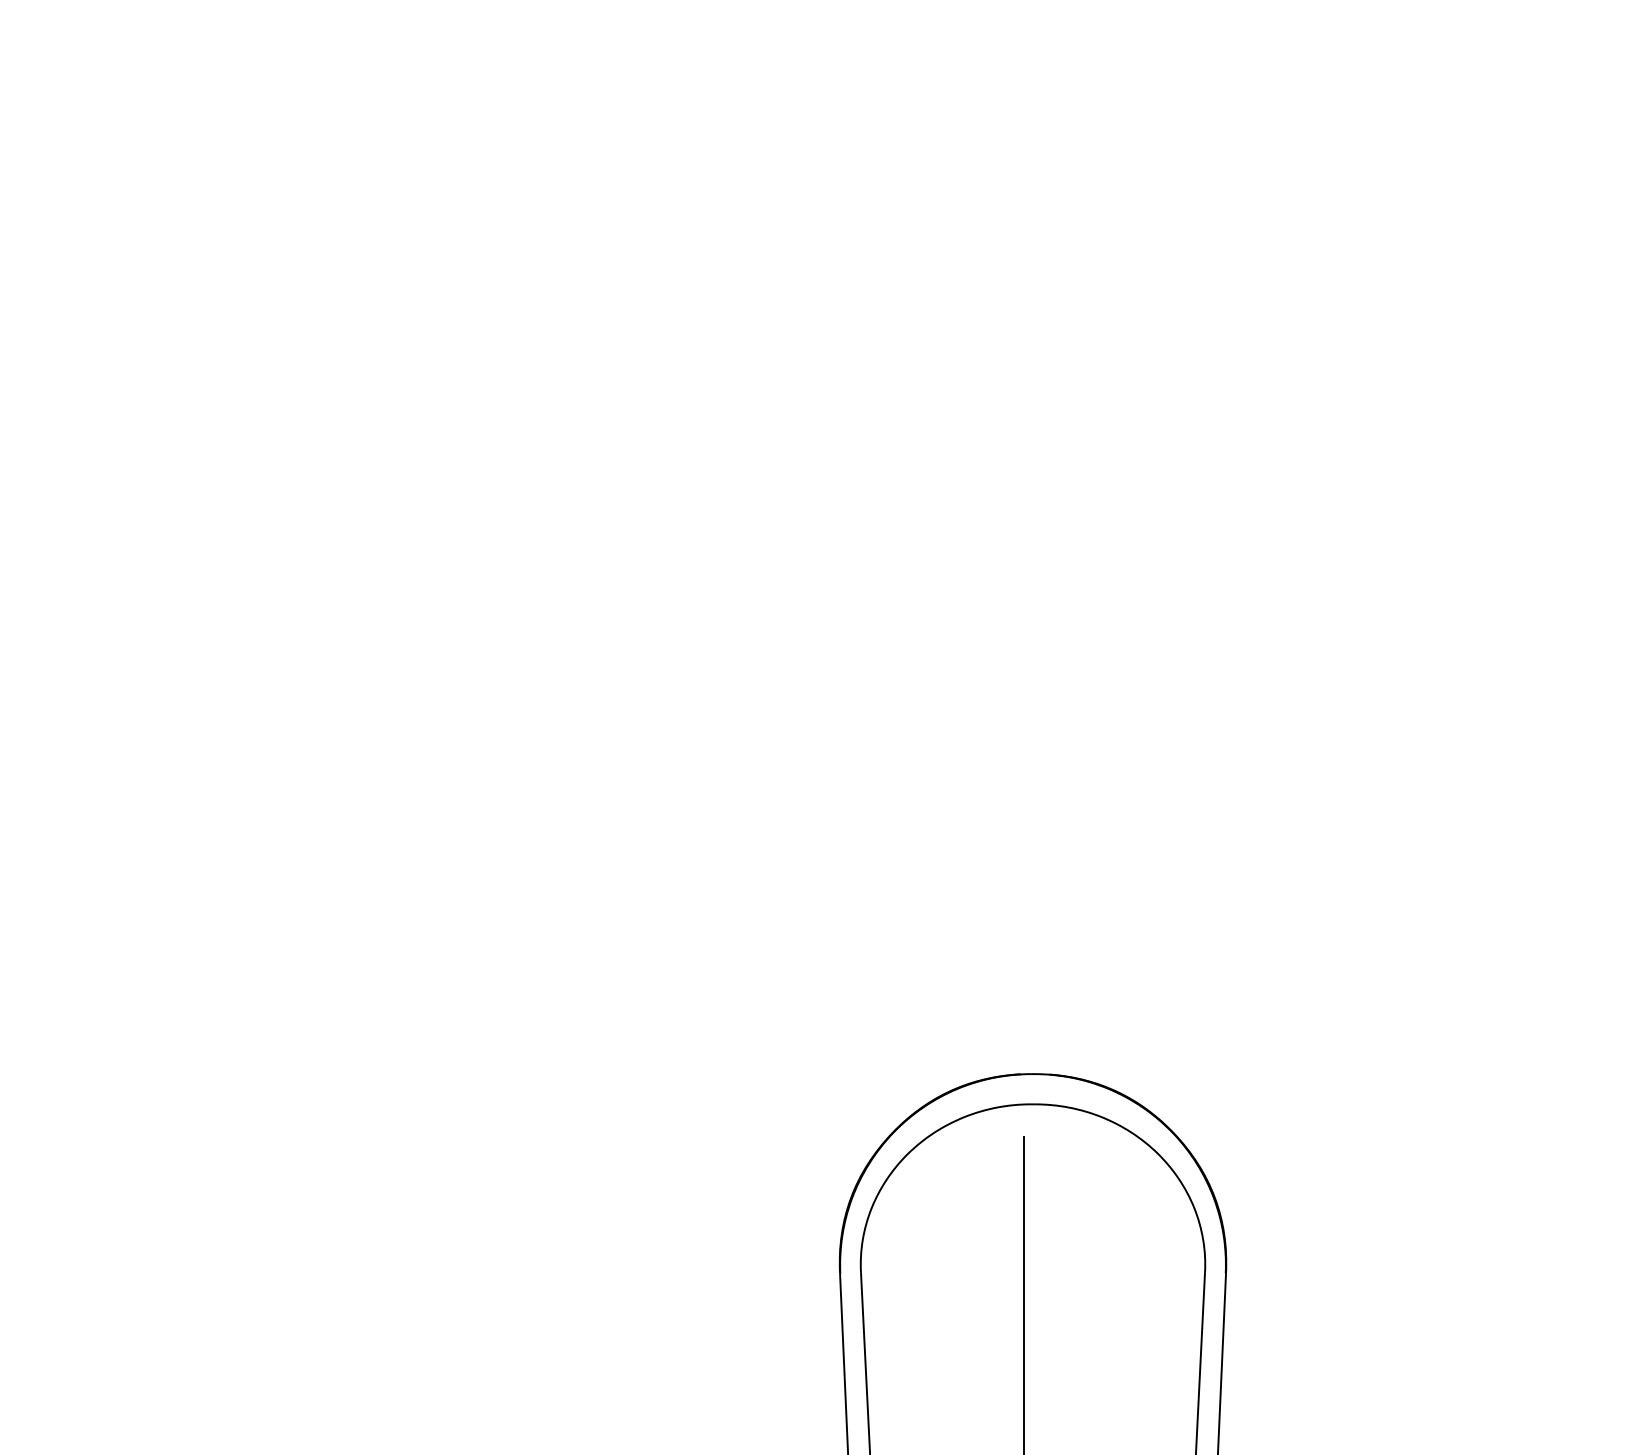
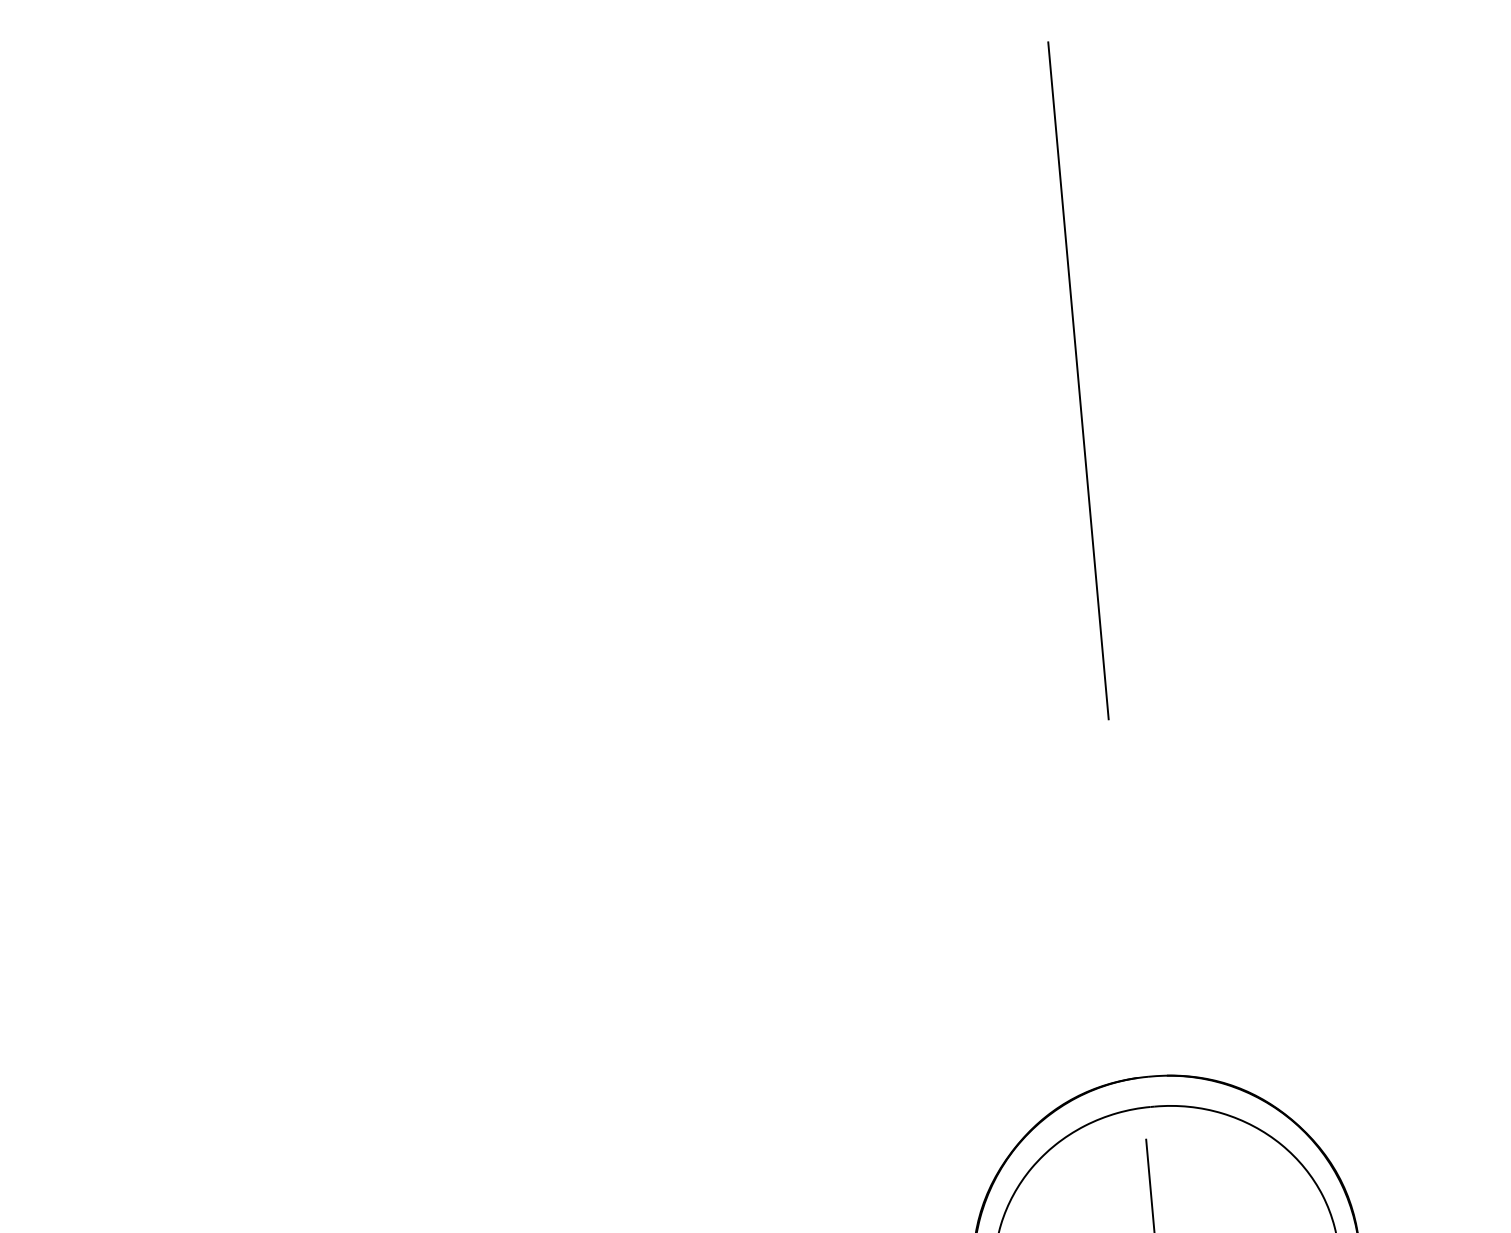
line: (1023, 375) -> (1078, 380), added

